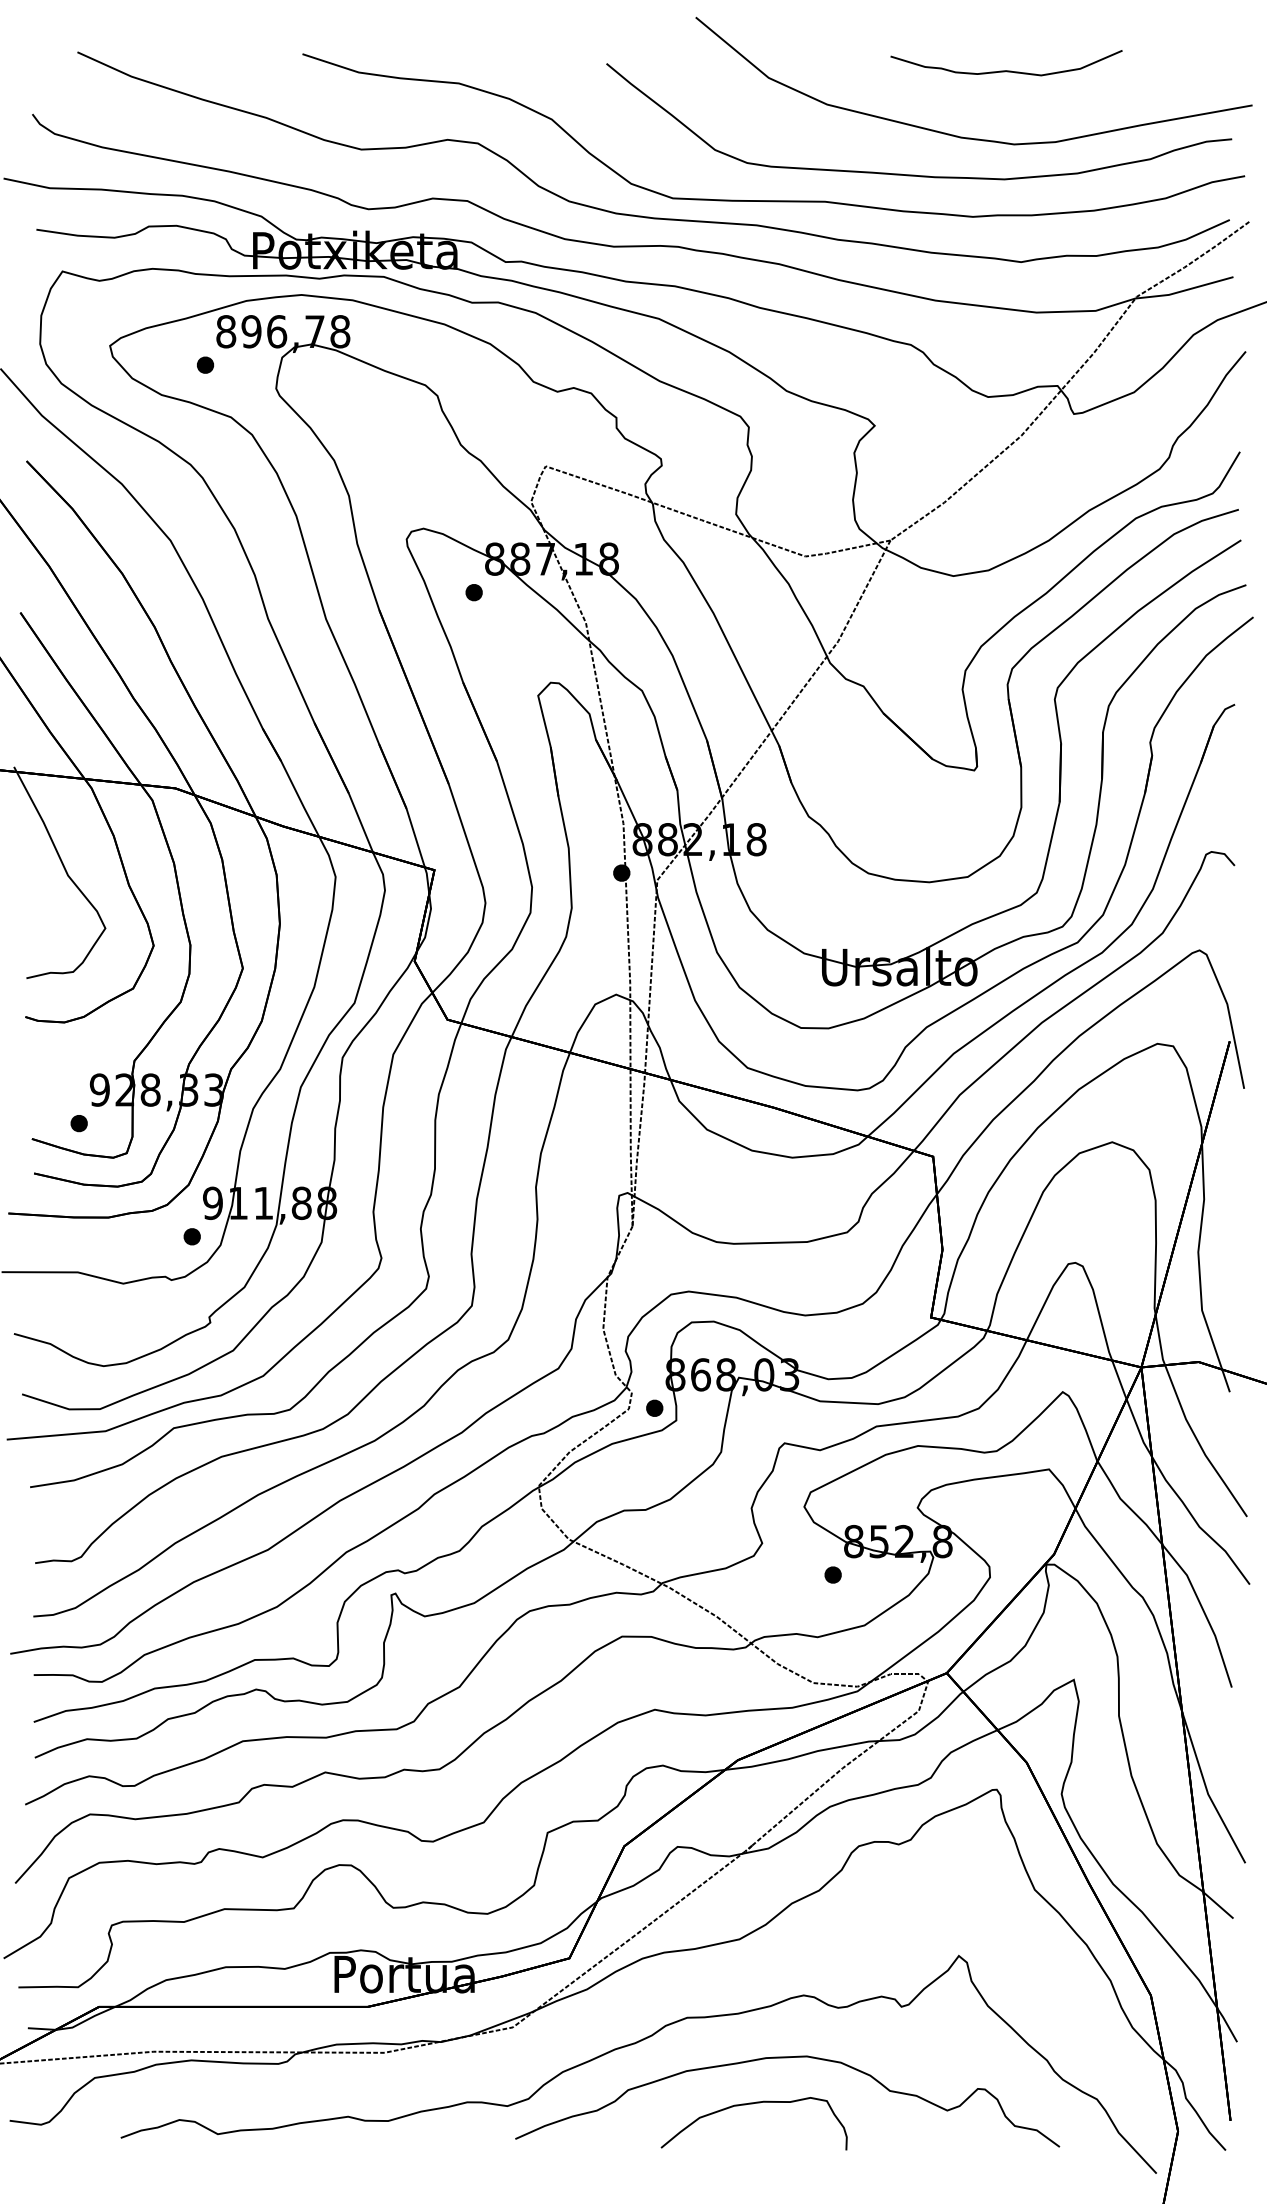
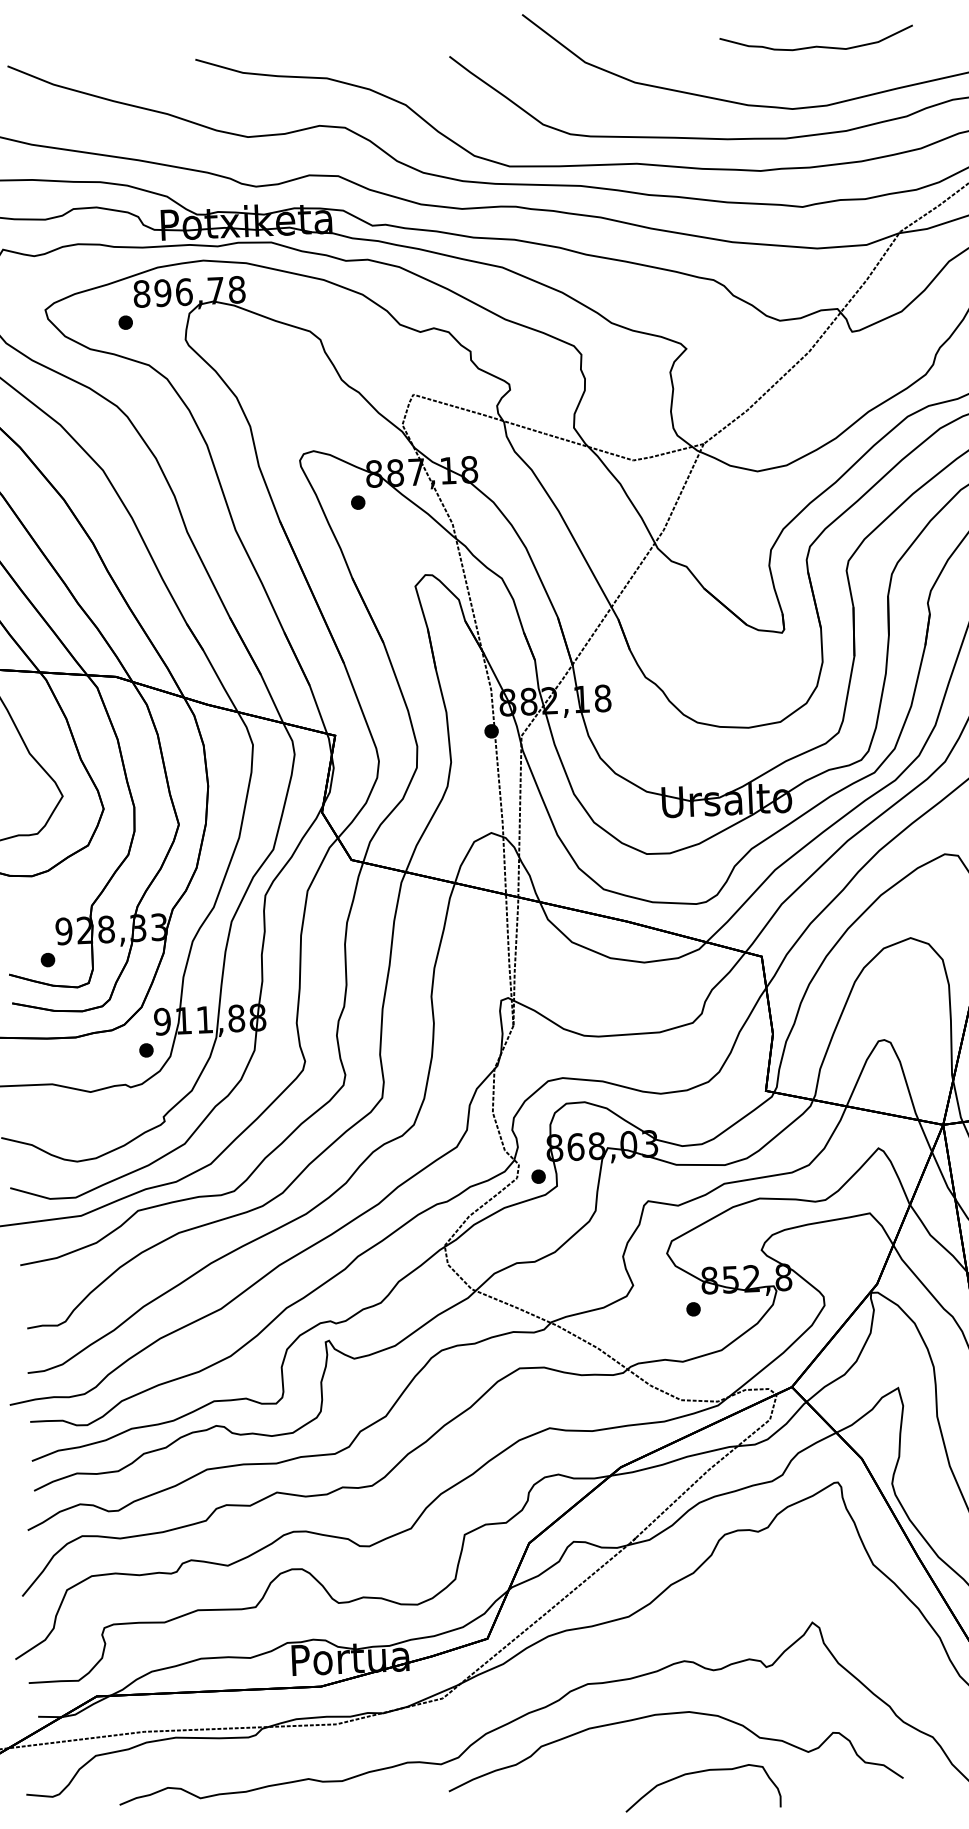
curve: (1006, 70) -> (816, 46), moved
curve: (753, 2104) -> (701, 1772), moved

